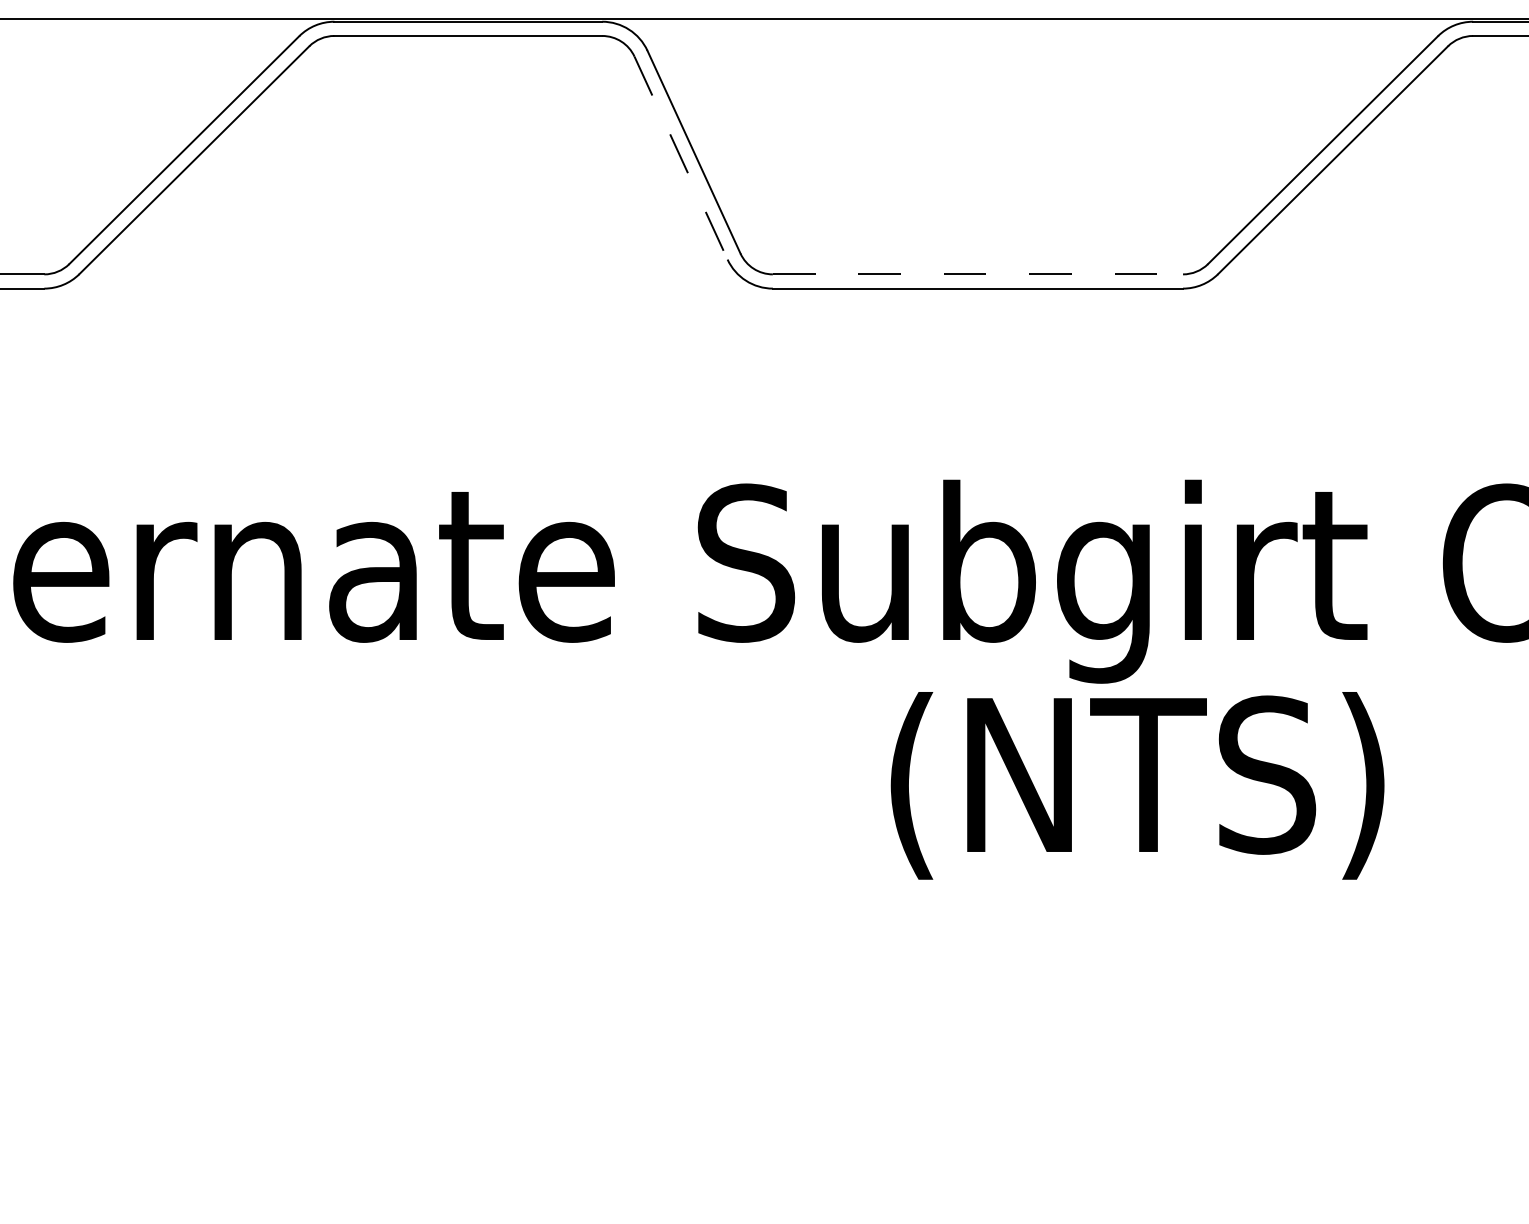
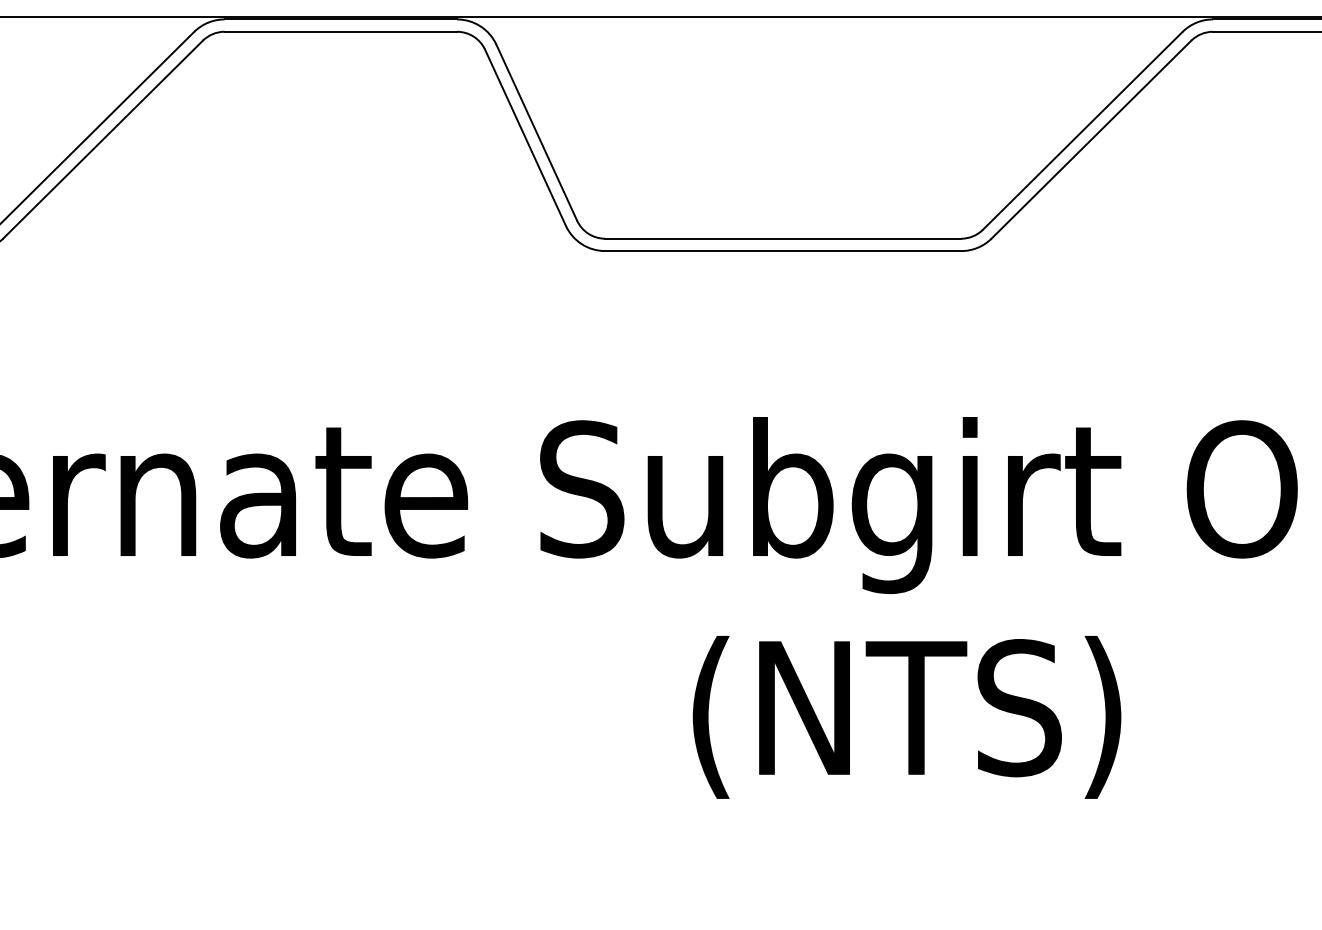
line: (681, 158) -> (525, 138), dashed -> solid
line: (978, 274) -> (783, 238), dashed -> solid
text: (1137, 785) -> (906, 717), moved

